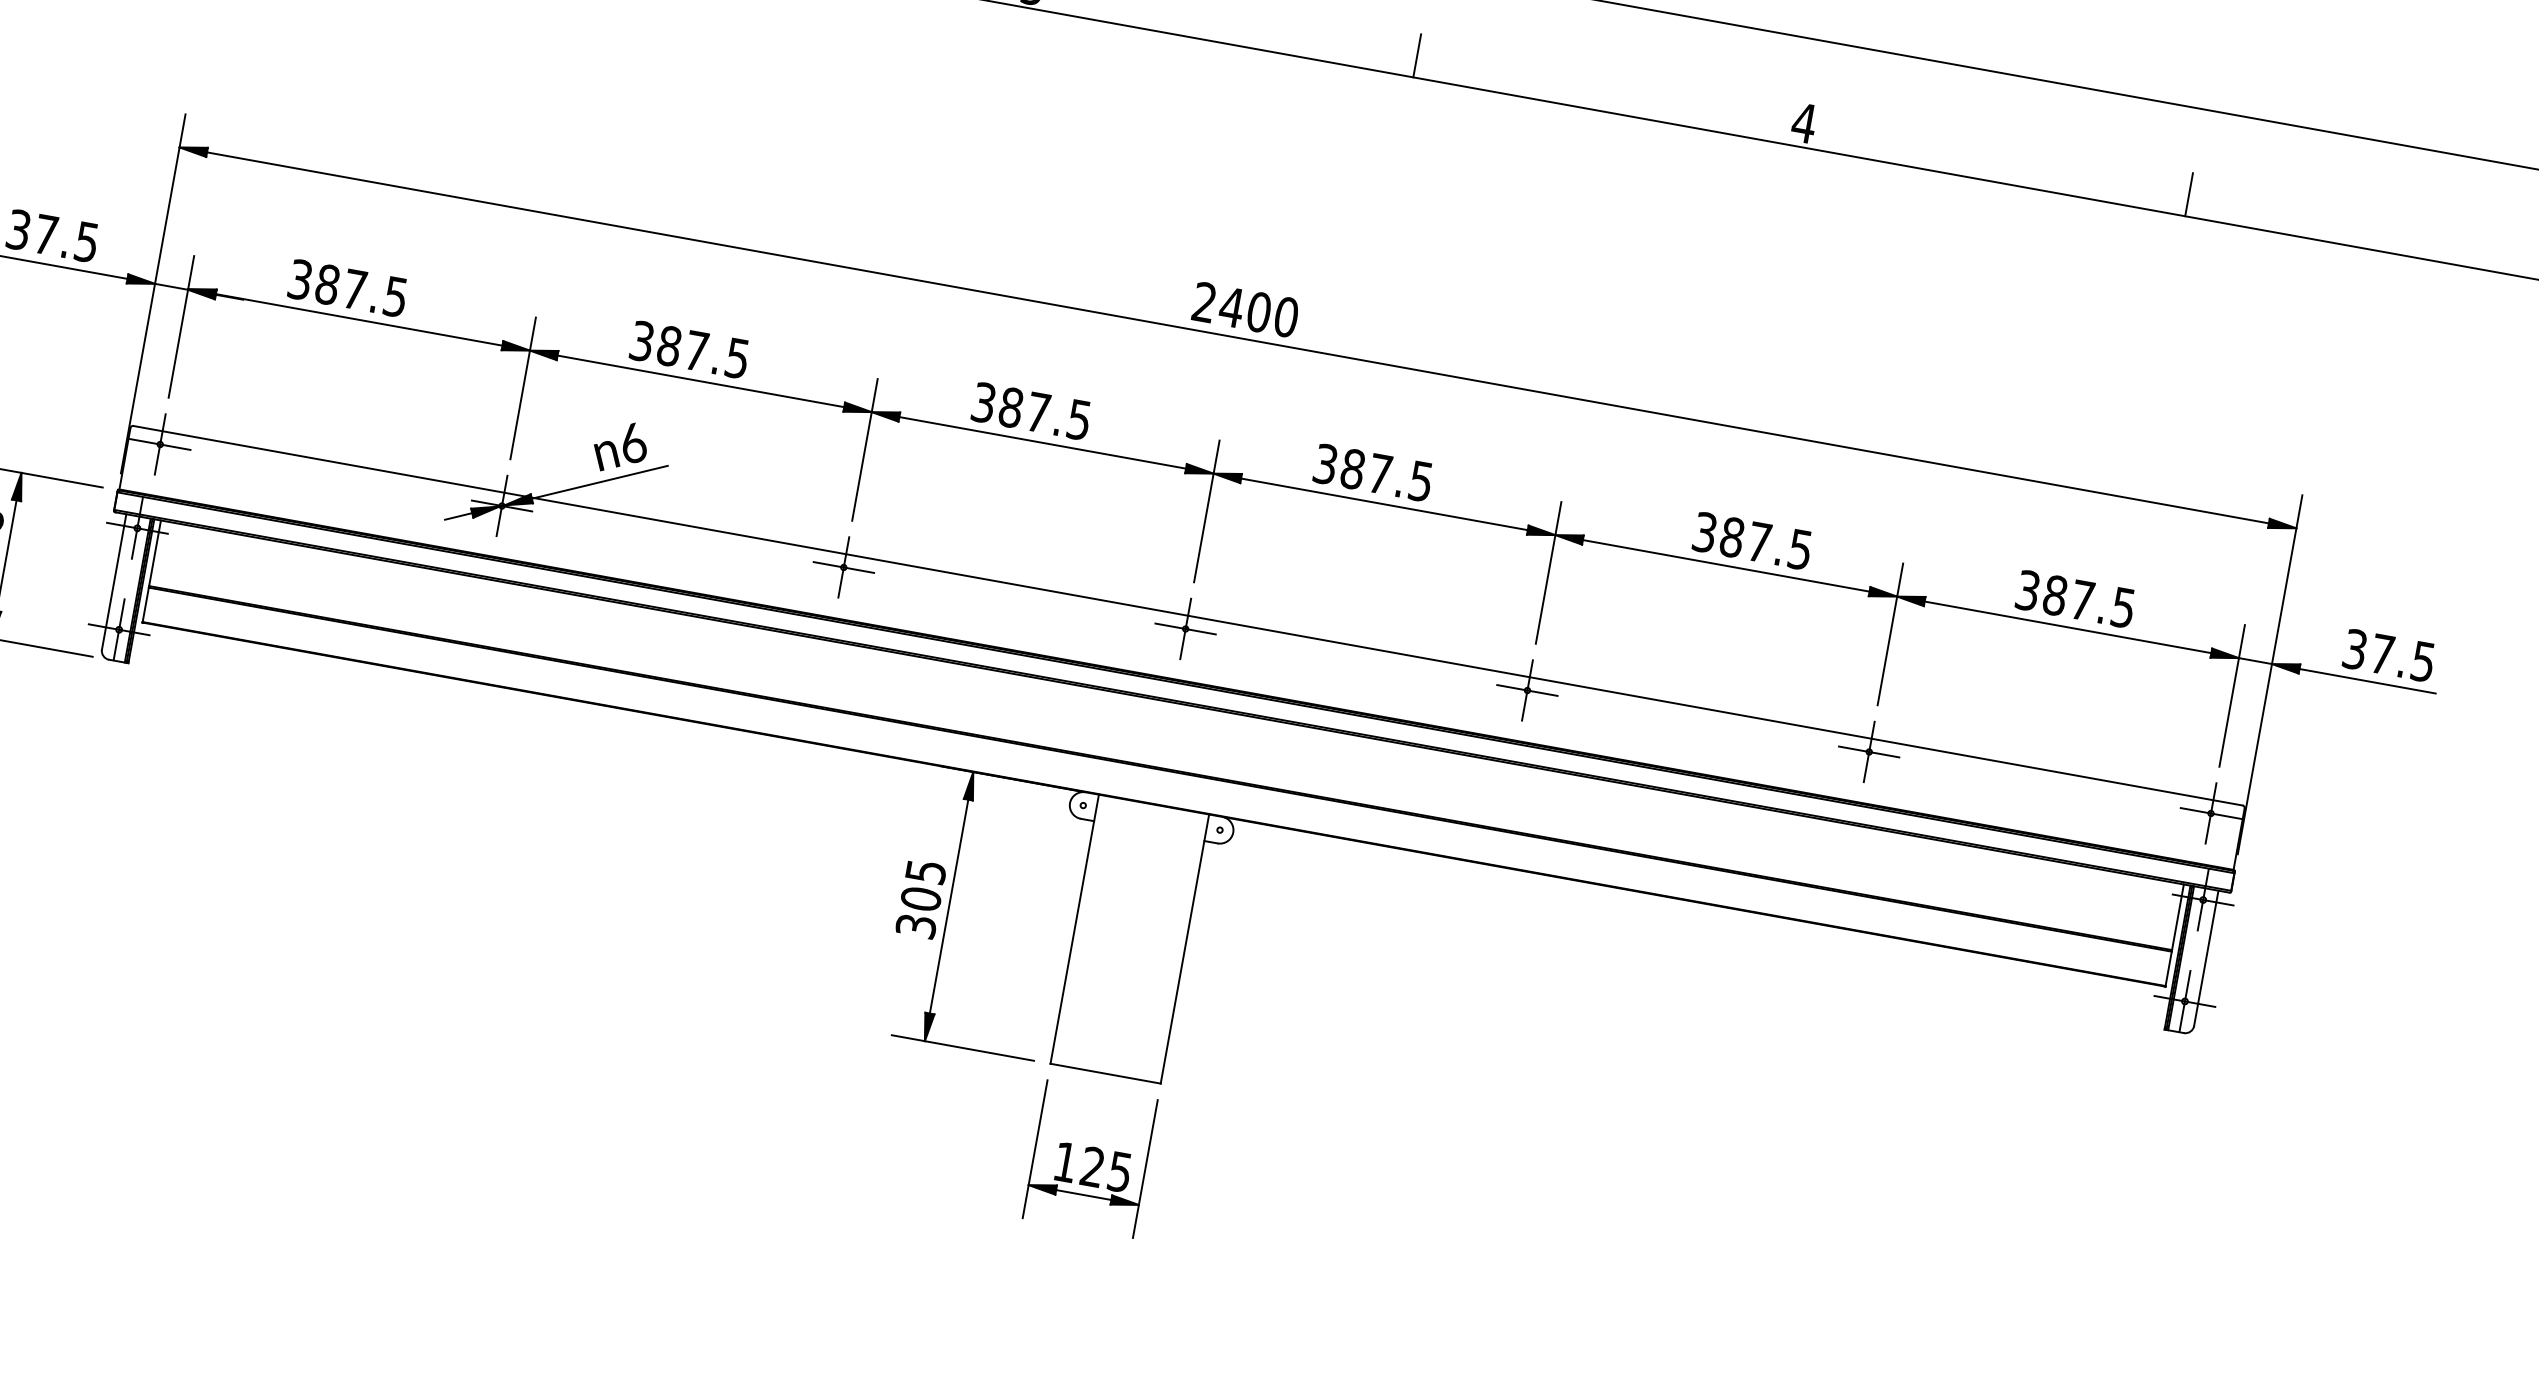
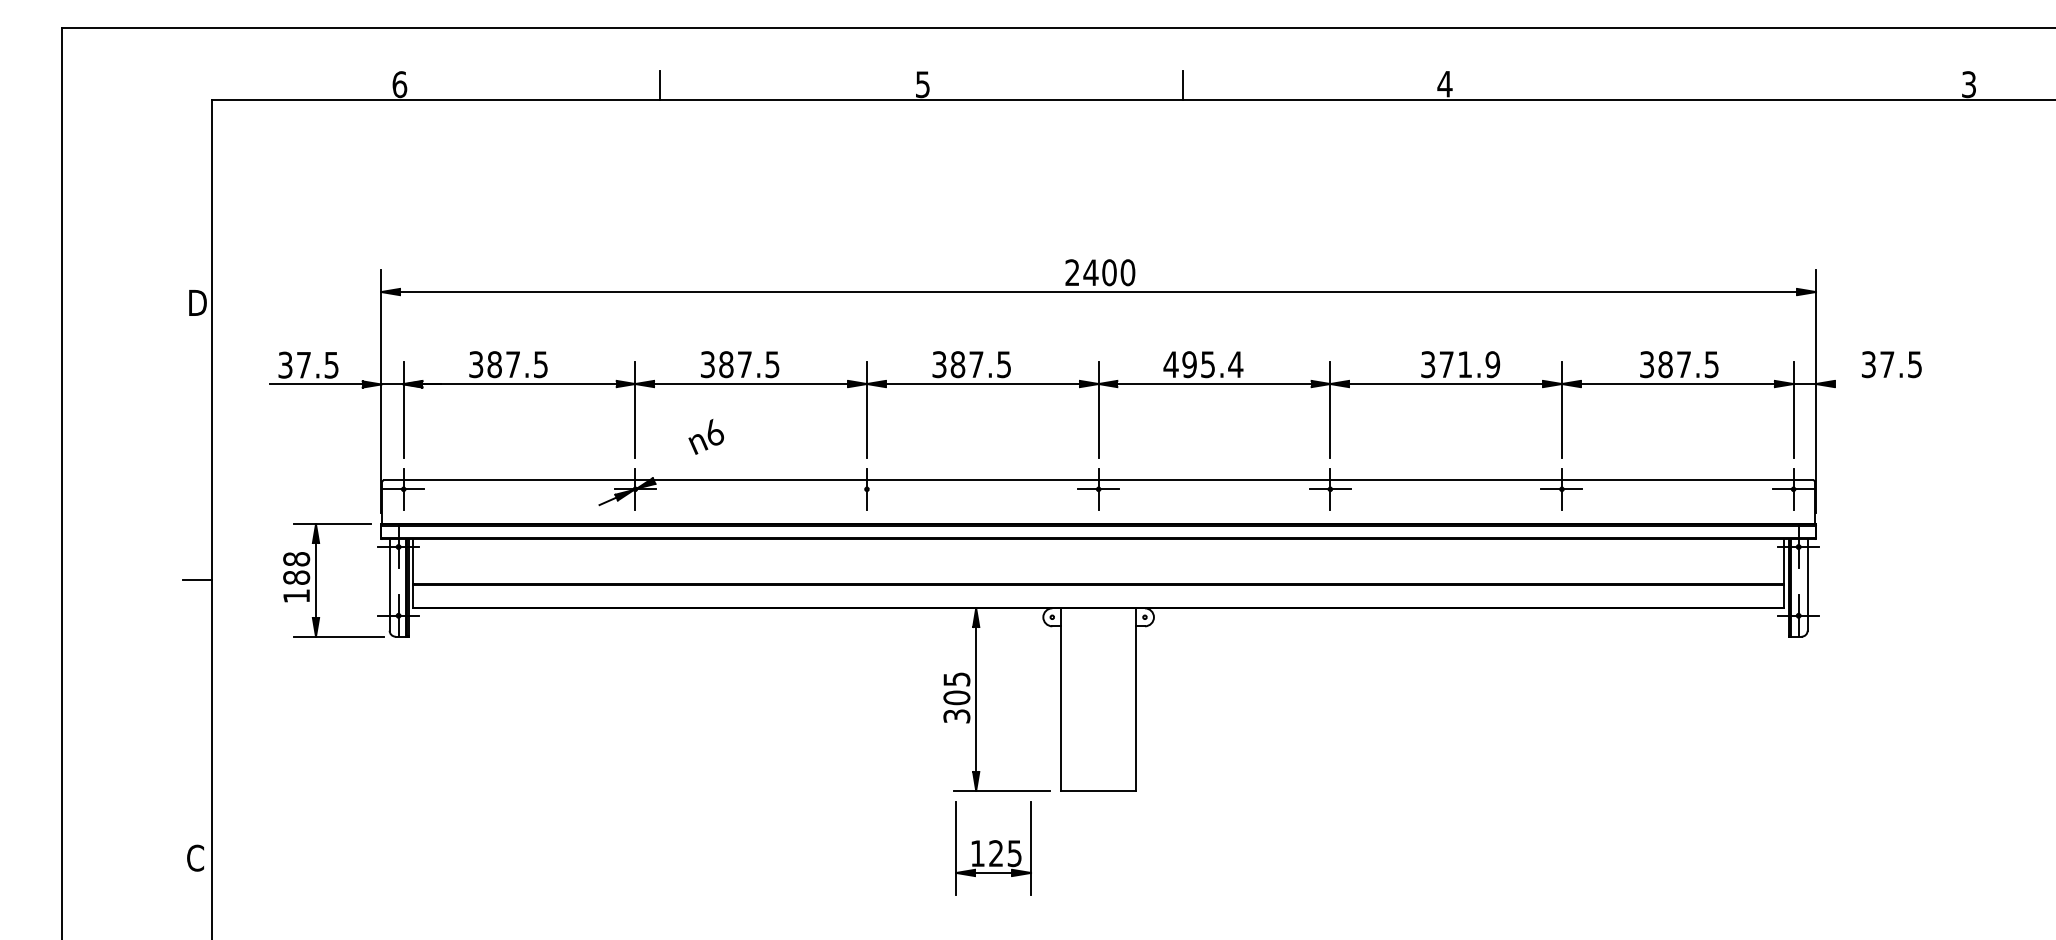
line: (2189, 194) -> (1706, 85), removed
text: (1373, 472) -> (1203, 364), 387.5 -> 495.4
line: (599, 482) -> (696, 462), removed
text: (1765, 543) -> (1469, 364), 387.5 -> 371.9
line: (843, 567) -> (866, 489), removed
line: (2367, 681) -> (1880, 384), removed
part: (1090, 1158) -> (993, 848), moved

